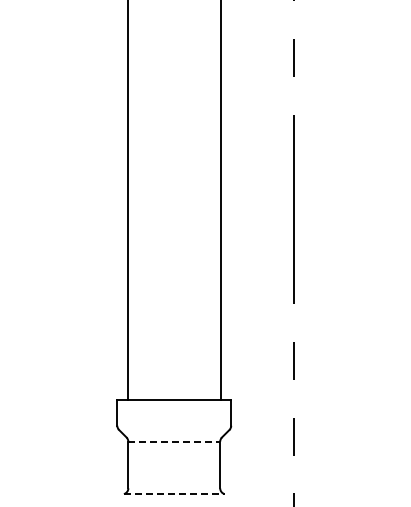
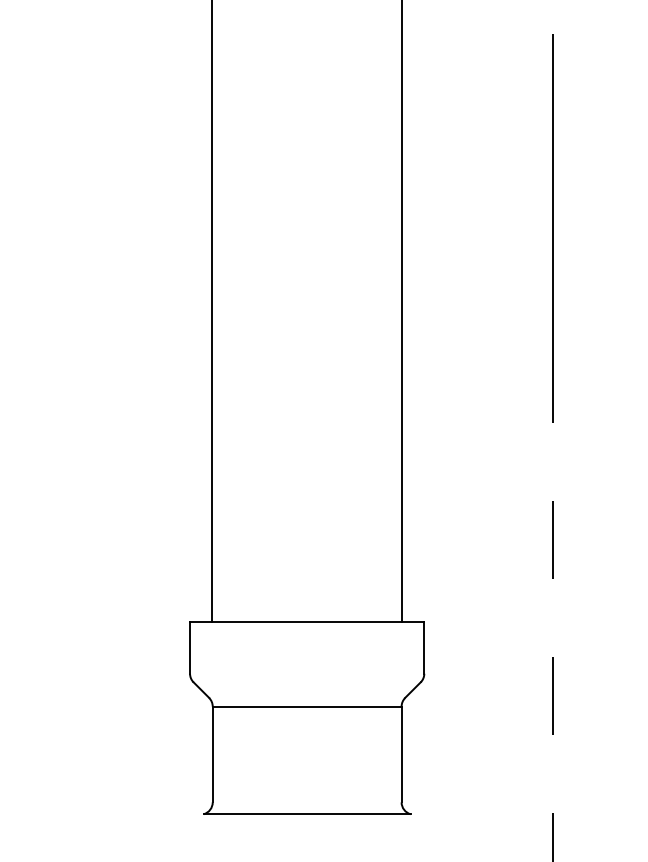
line: (174, 441) -> (307, 706), dashed -> solid
line: (174, 494) -> (307, 815), dashed -> solid

